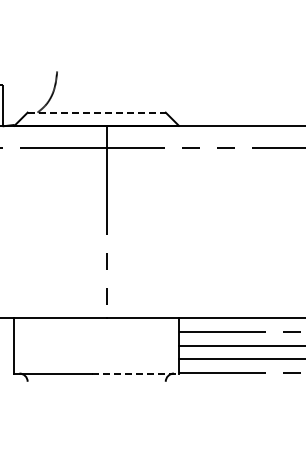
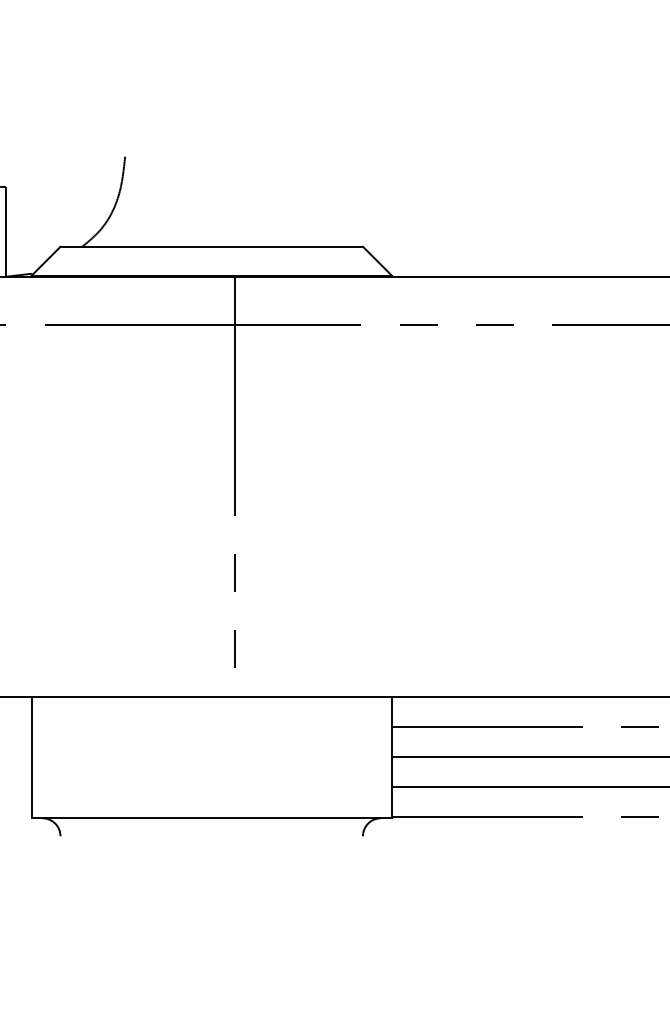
line: (97, 112) -> (213, 246), dashed -> solid
line: (135, 373) -> (296, 818), dashed -> solid

